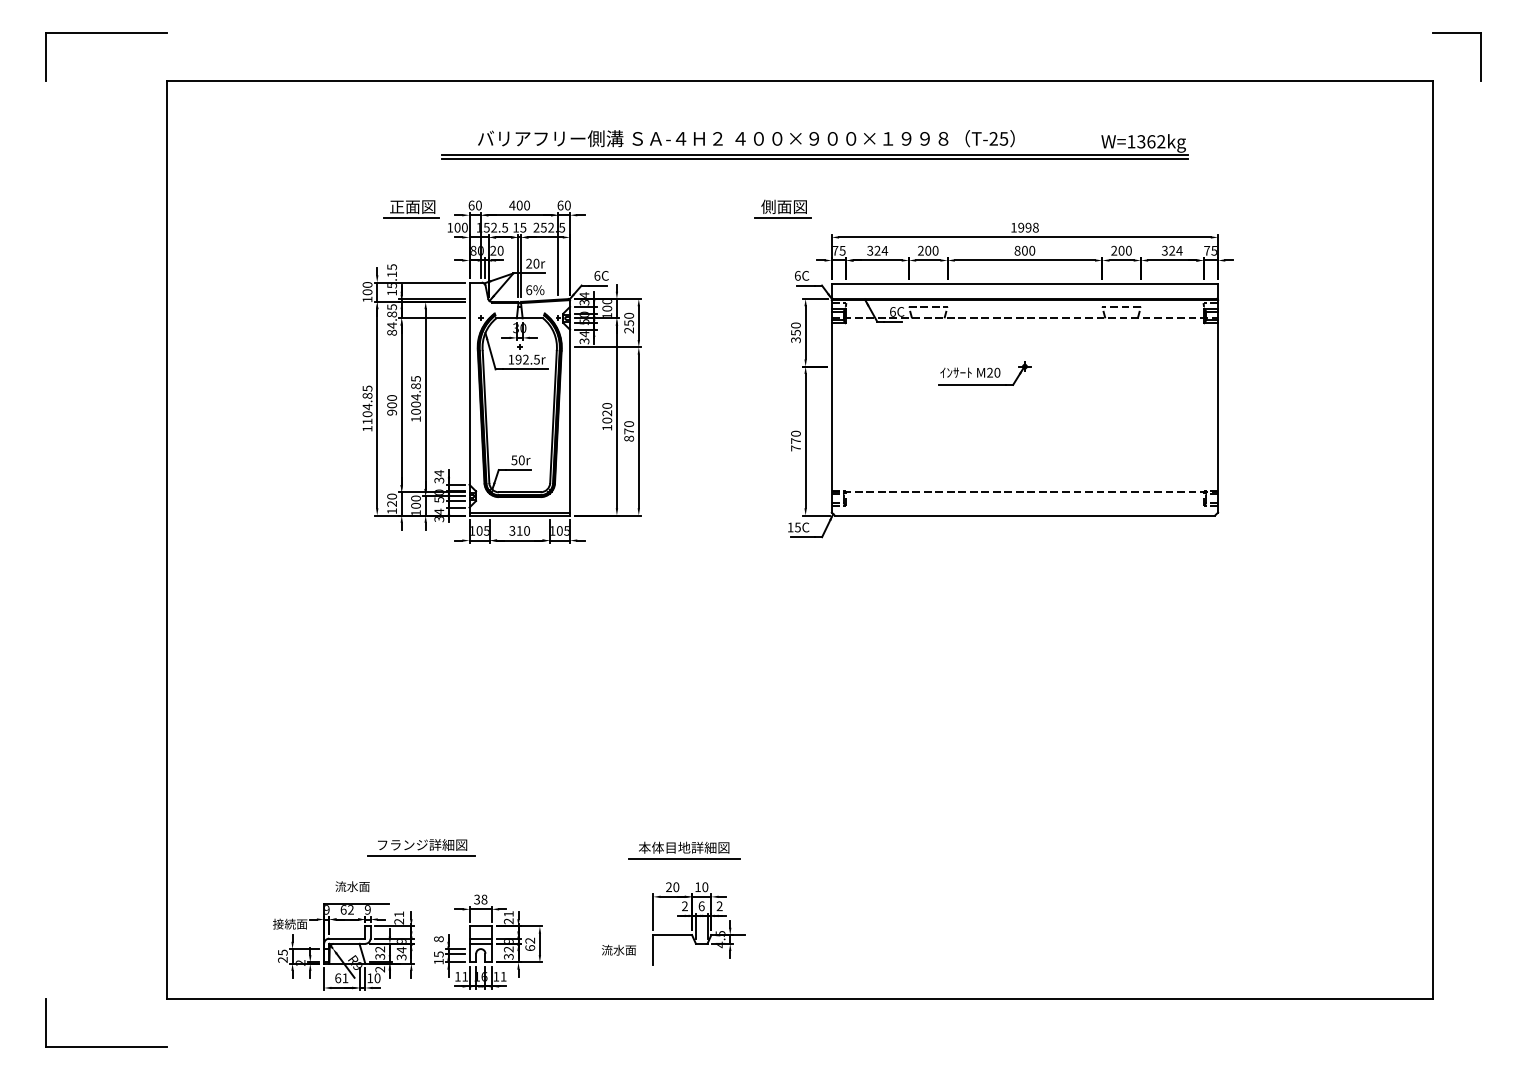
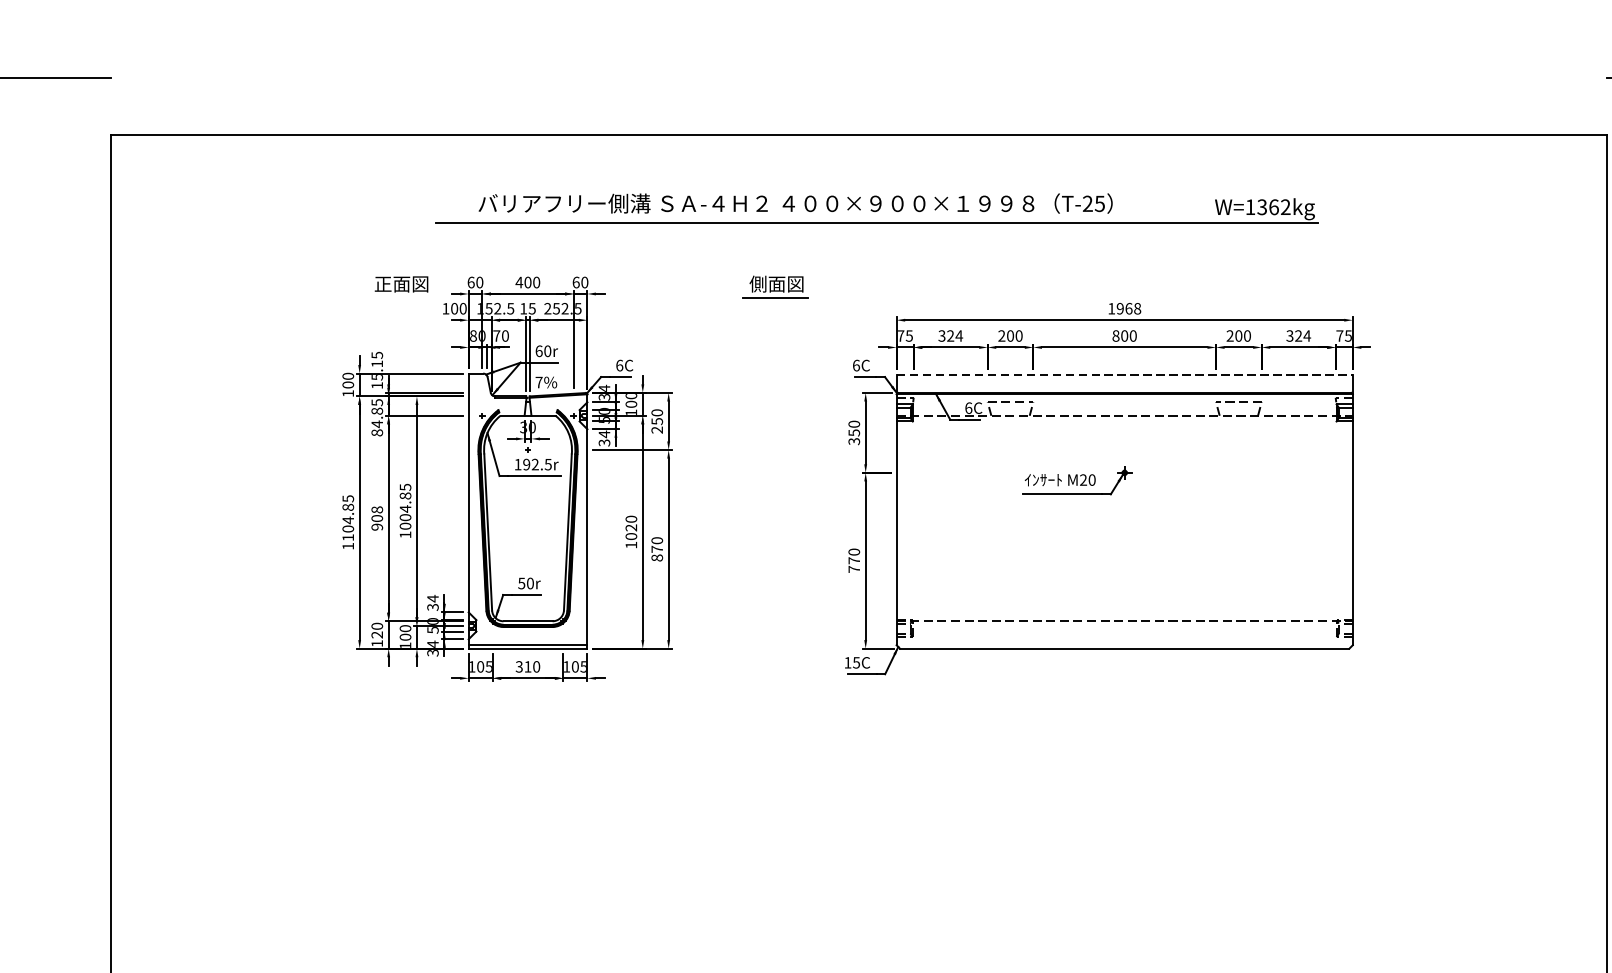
line: (815, 158) -> (877, 227), removed
part: (782, 208) -> (774, 286), moved
line: (411, 218) -> (400, 297), removed
text: (1028, 227) -> (1128, 308), 1998 -> 1968
text: (493, 250) -> (497, 335), 20 -> 70
text: (529, 263) -> (539, 351), 20r -> 60r
line: (1025, 283) -> (1125, 374), solid -> dashed
text: (529, 290) -> (539, 382), 6% -> 7%
text: (391, 397) -> (376, 509), 900 -> 908

